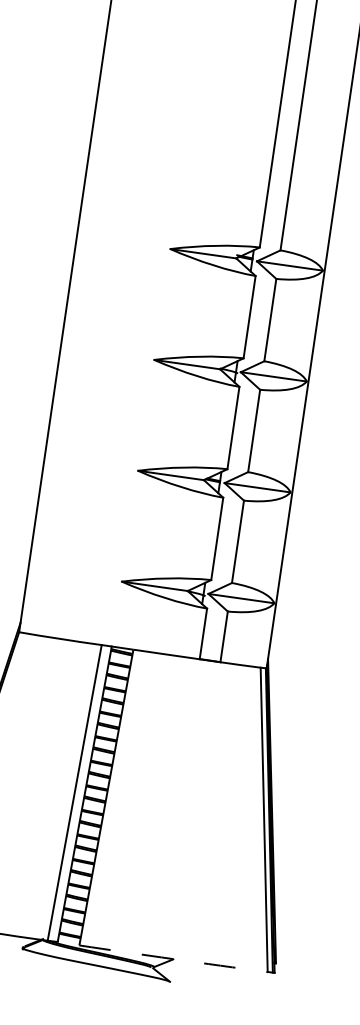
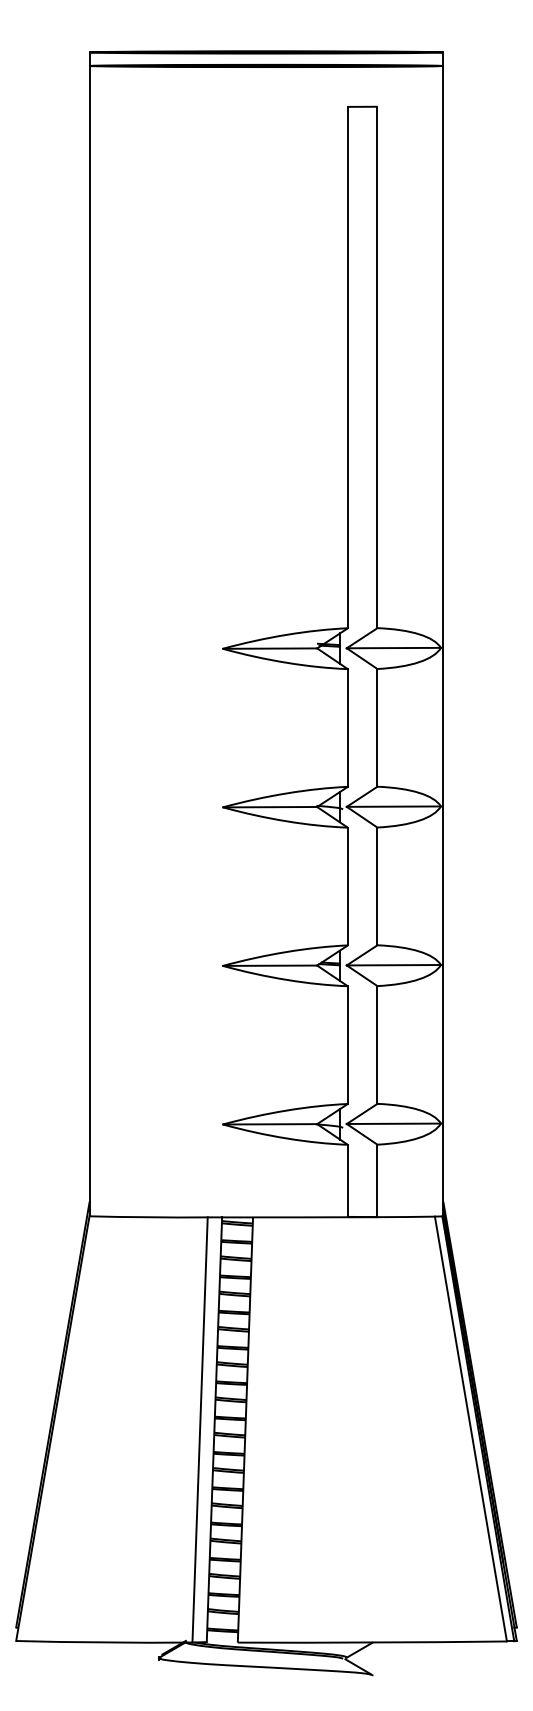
arc: (173, 959) -> (372, 1642), dashed -> solid

